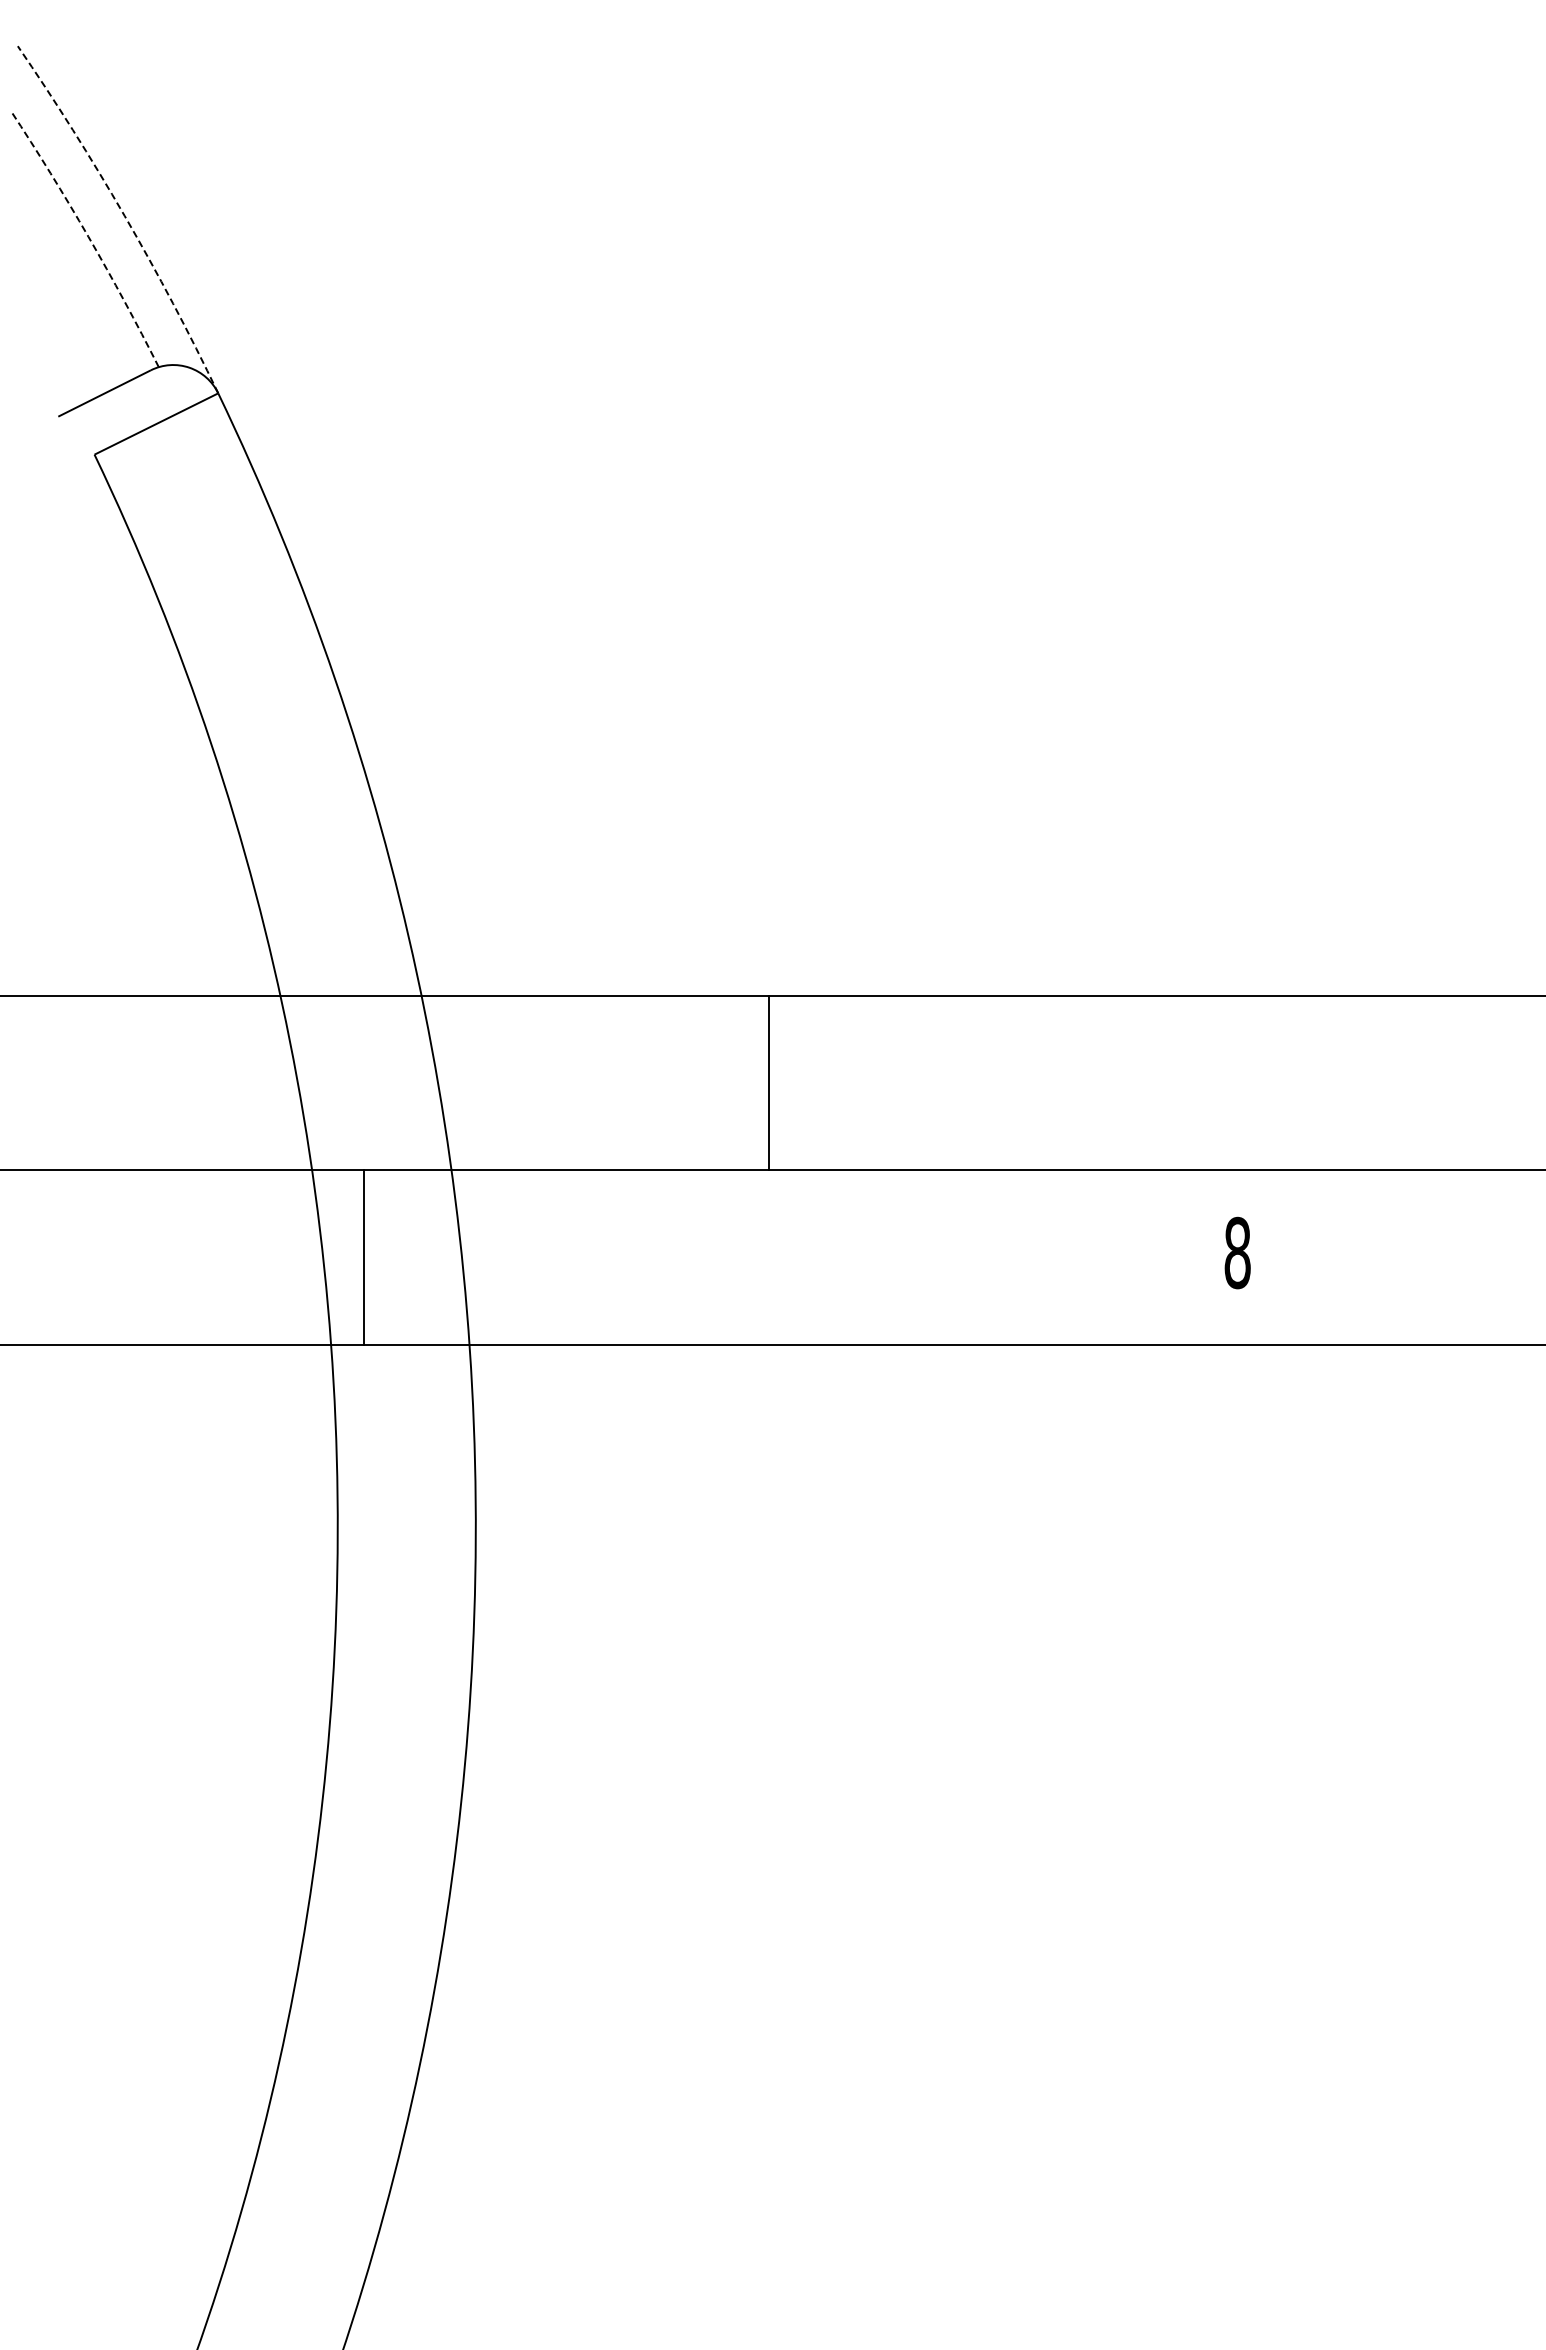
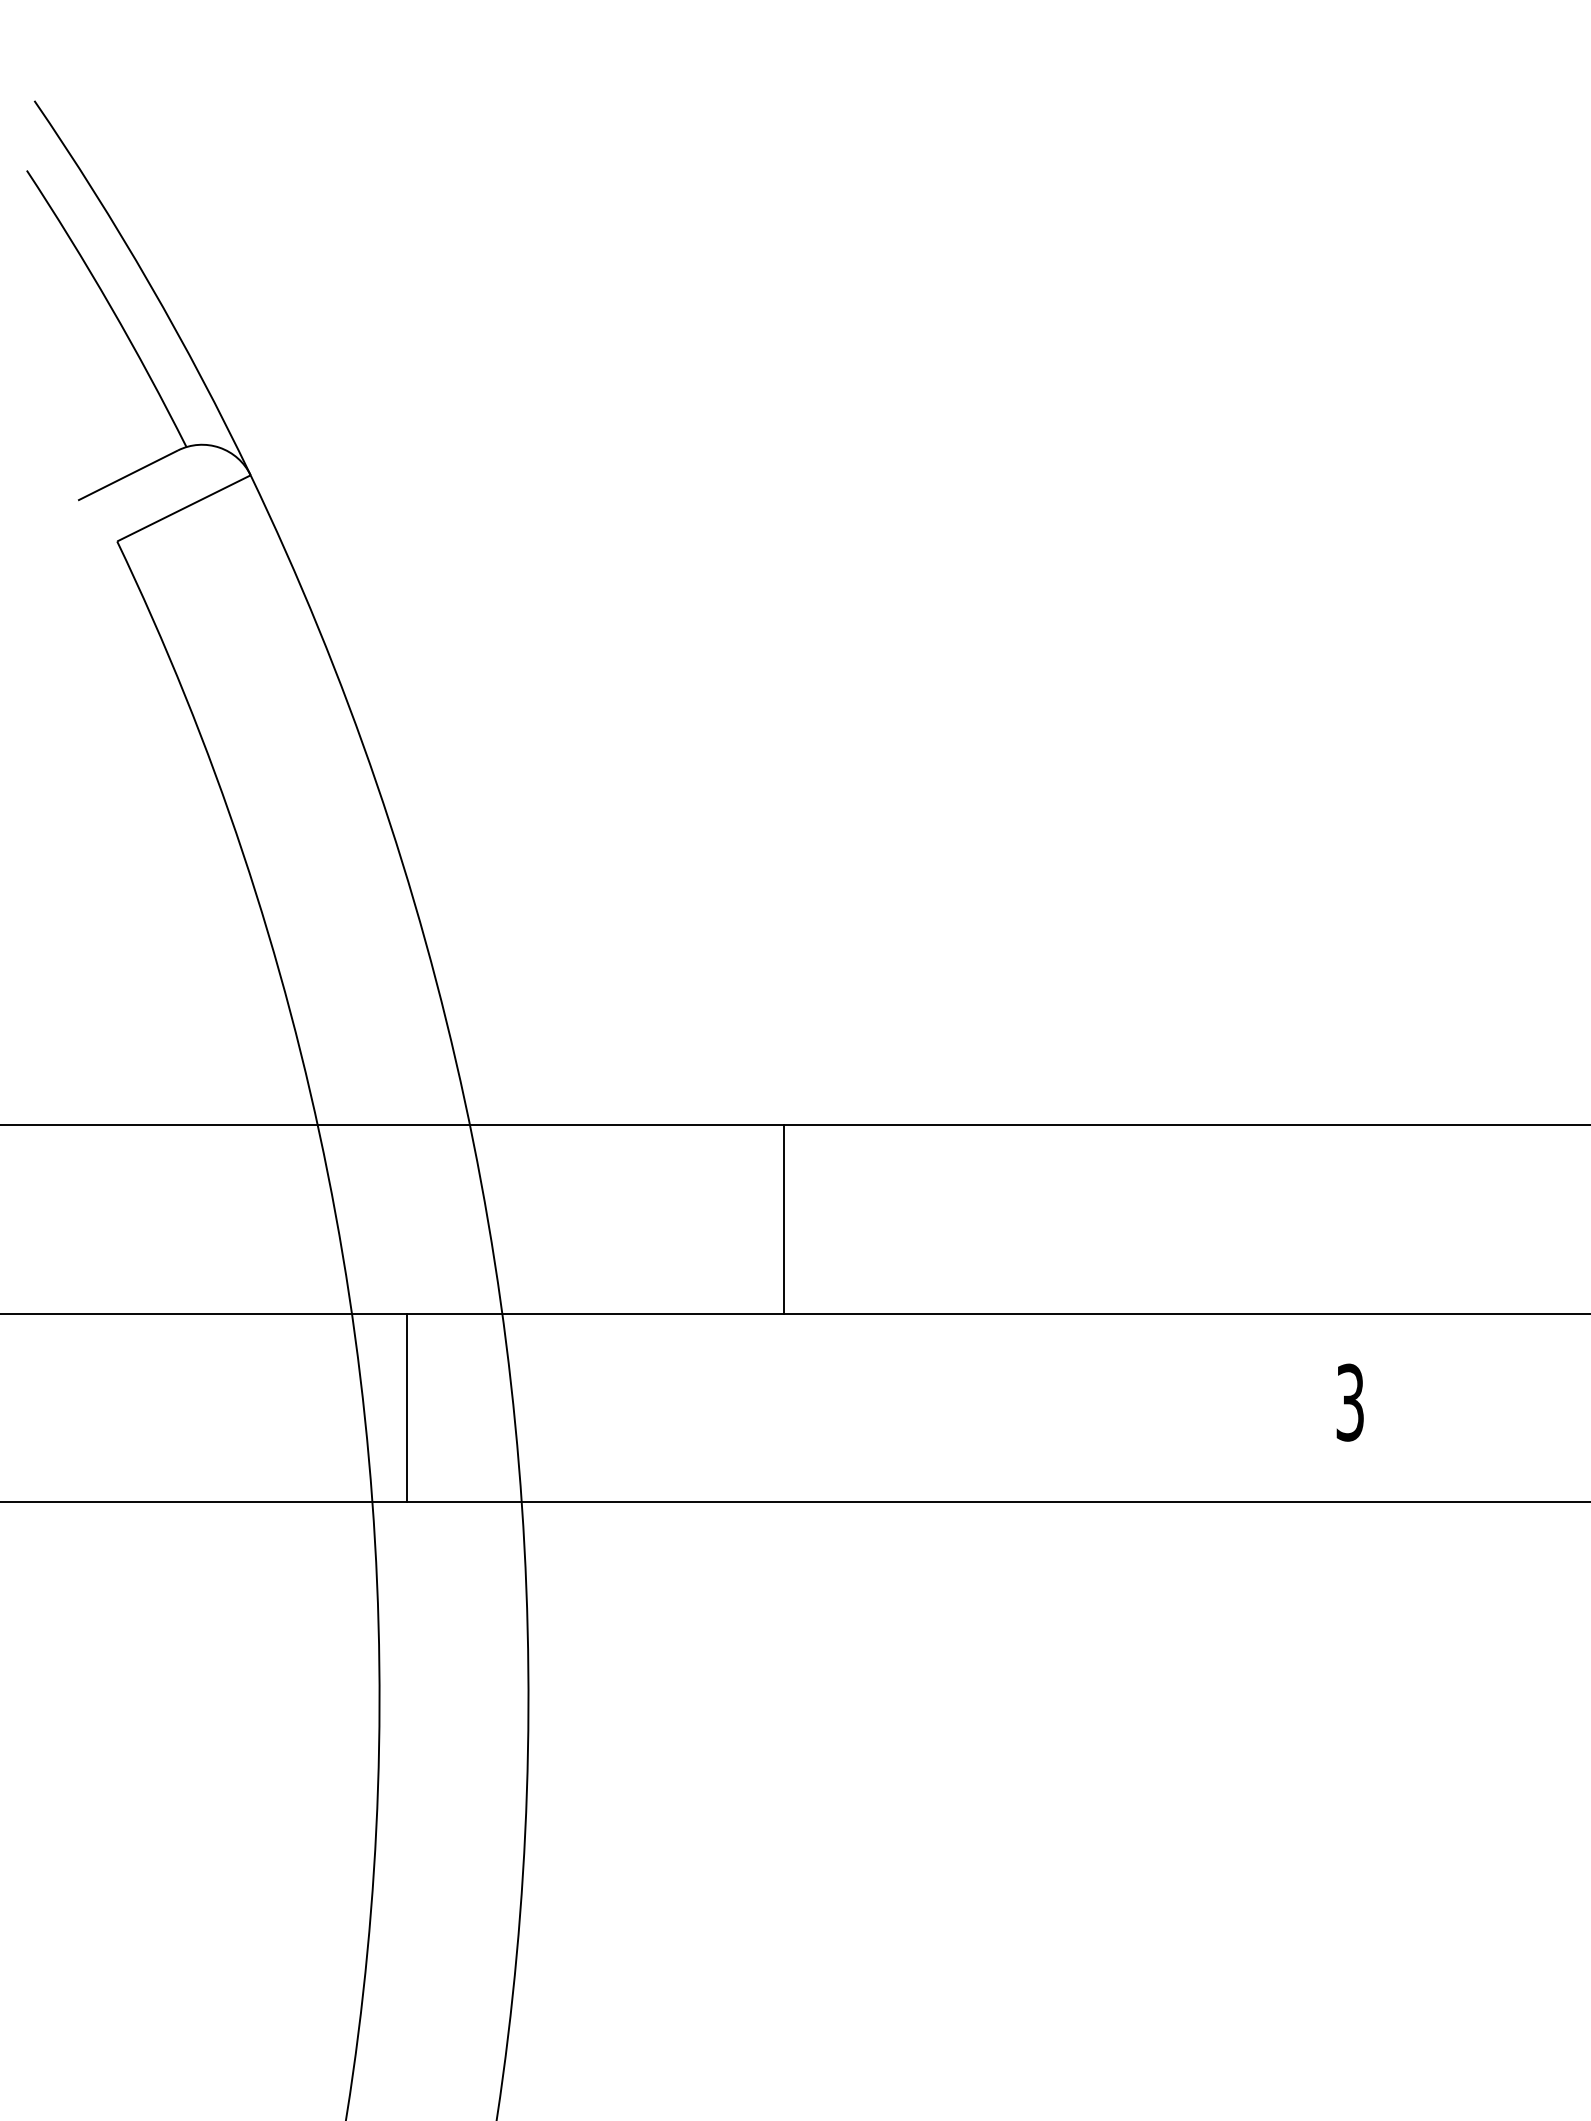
arc: (124, 215) -> (149, 283), dashed -> solid
arc: (88, 236) -> (110, 306), dashed -> solid
line: (769, 1082) -> (784, 1218), moved
text: (1237, 1252) -> (1350, 1402), 8 -> 3

